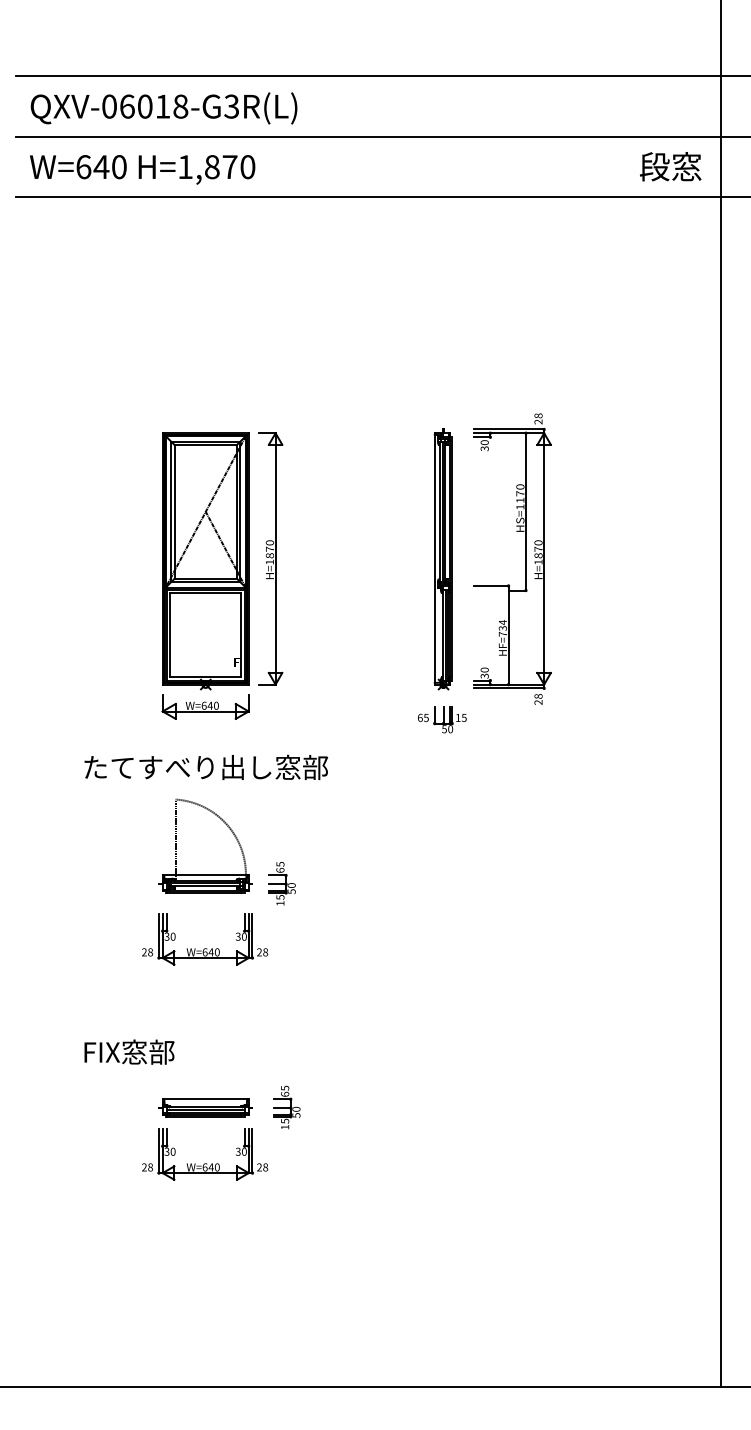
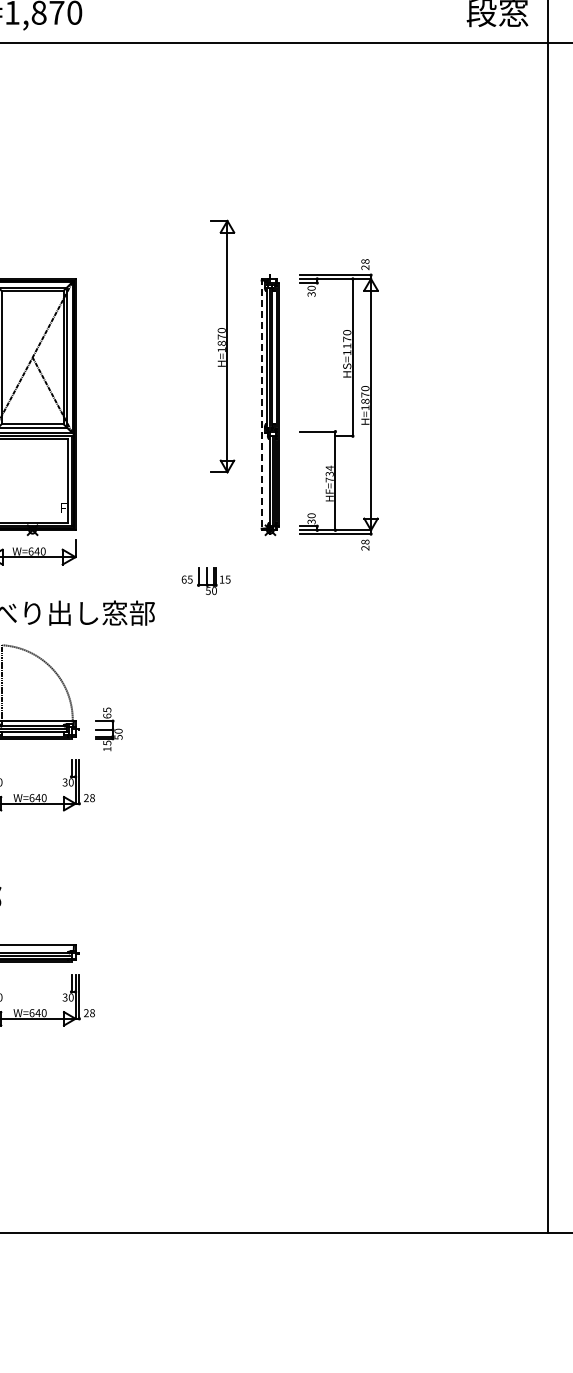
part: (270, 558) -> (222, 346), moved
line: (434, 558) -> (261, 404), solid -> dashed
part: (442, 719) -> (206, 581), moved
part: (286, 1107) -> (113, 953), removed

